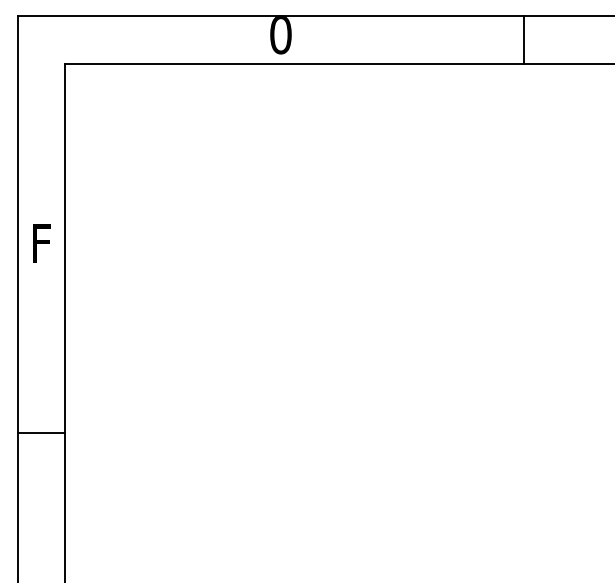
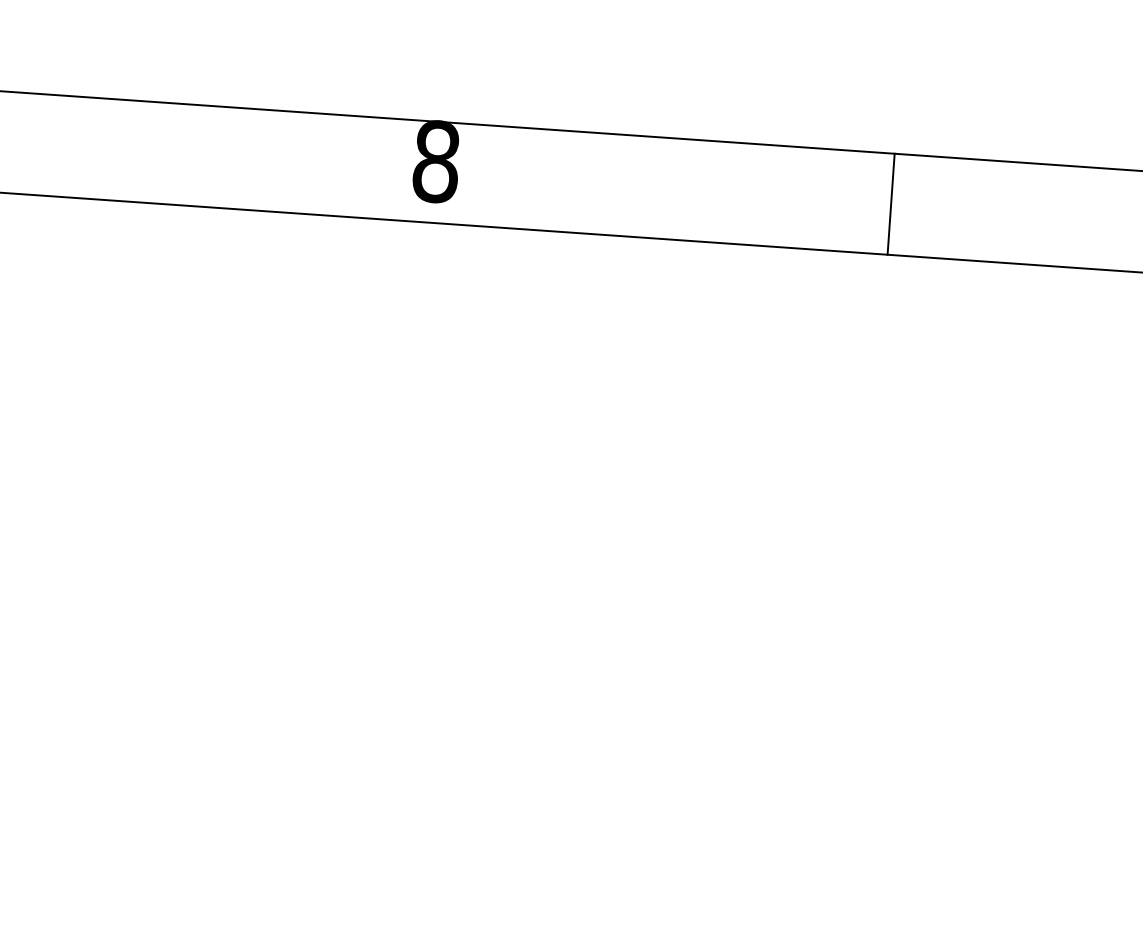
text: (280, 35) -> (435, 163), 0 -> 8
line: (524, 39) -> (891, 203), moved

